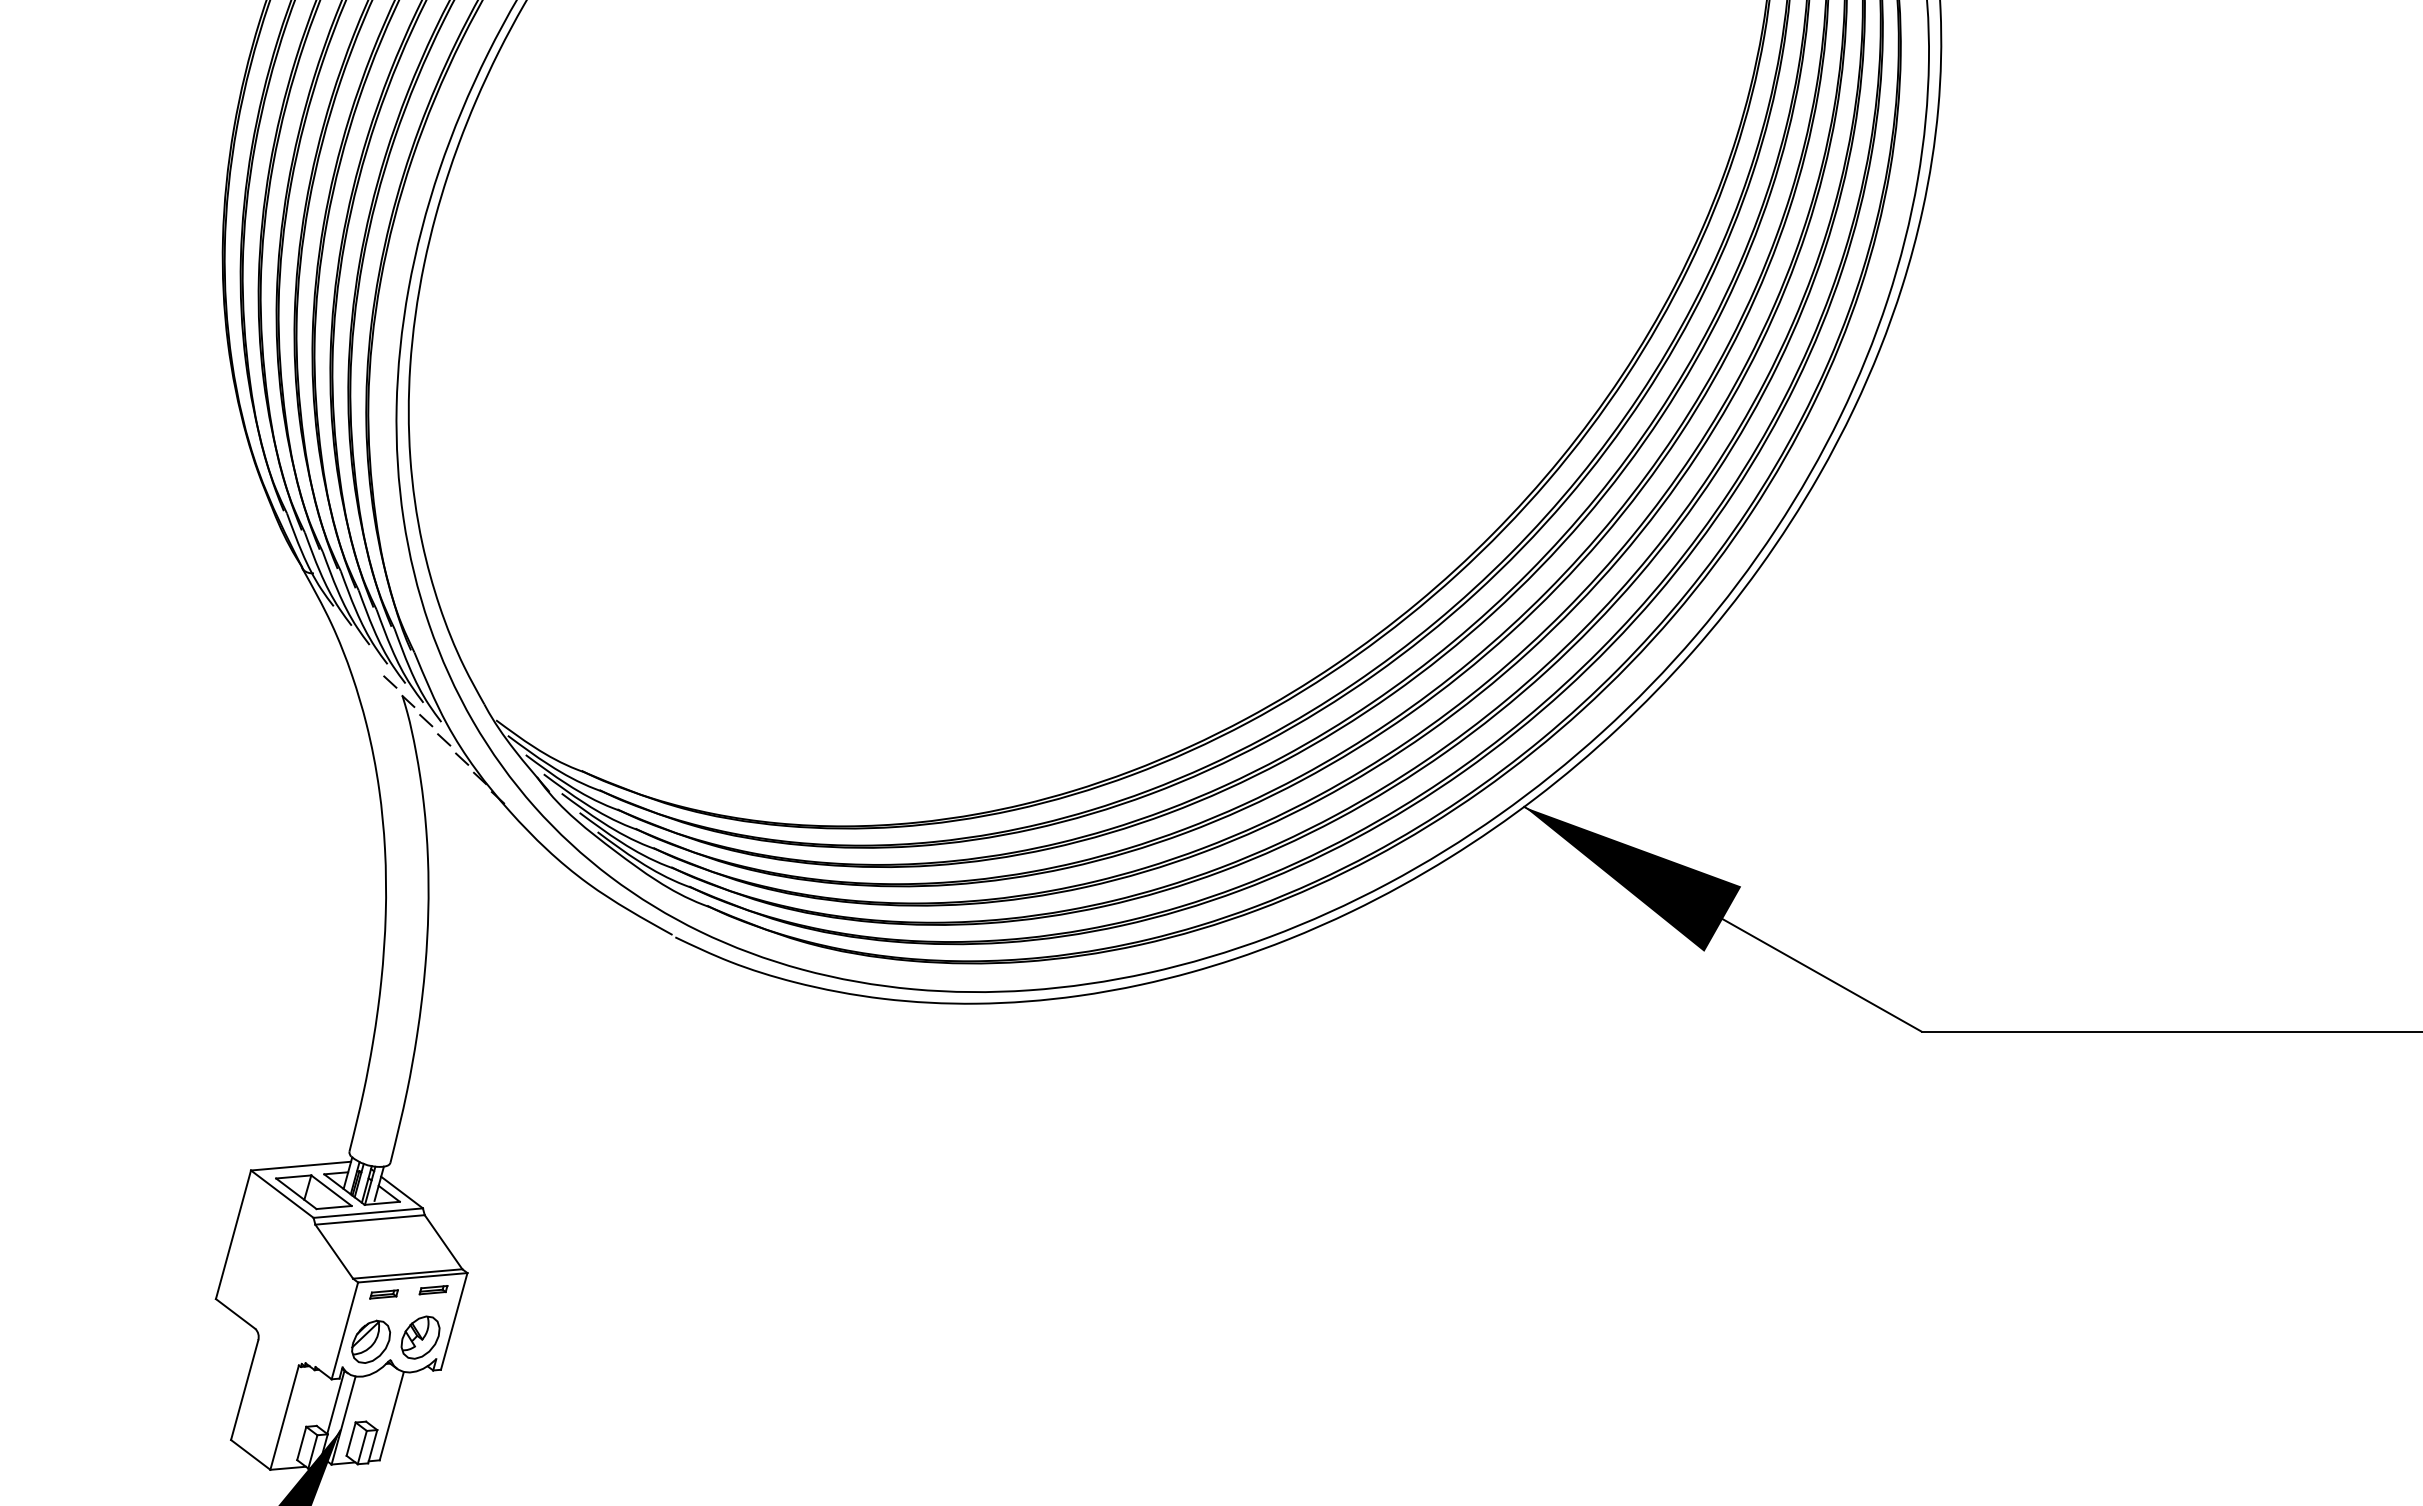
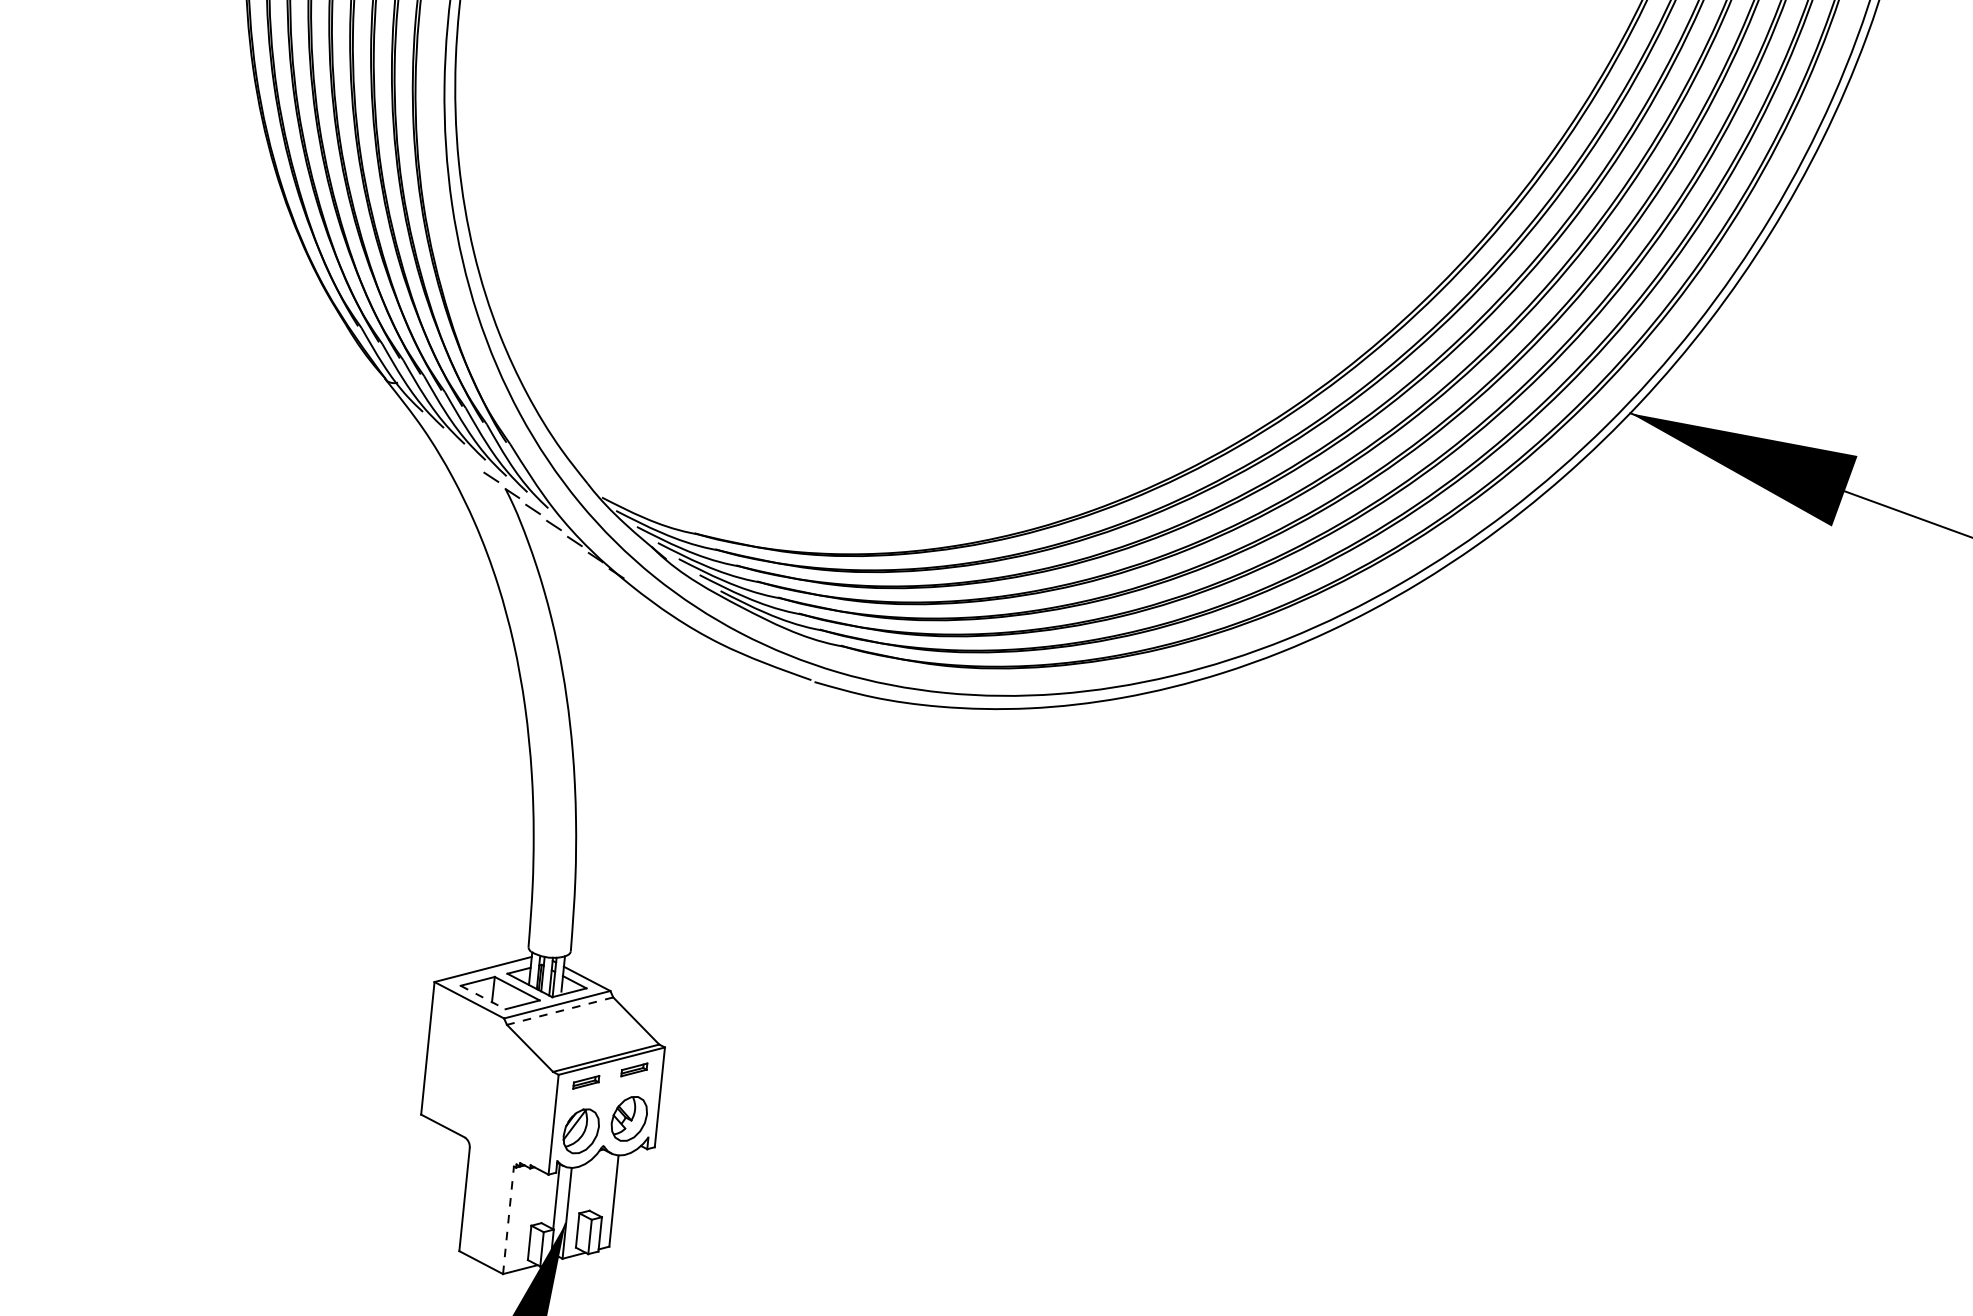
line: (296, 1194) -> (483, 998), solid -> dashed
line: (370, 1219) -> (560, 1010), solid -> dashed
line: (284, 1417) -> (508, 1220), solid -> dashed

